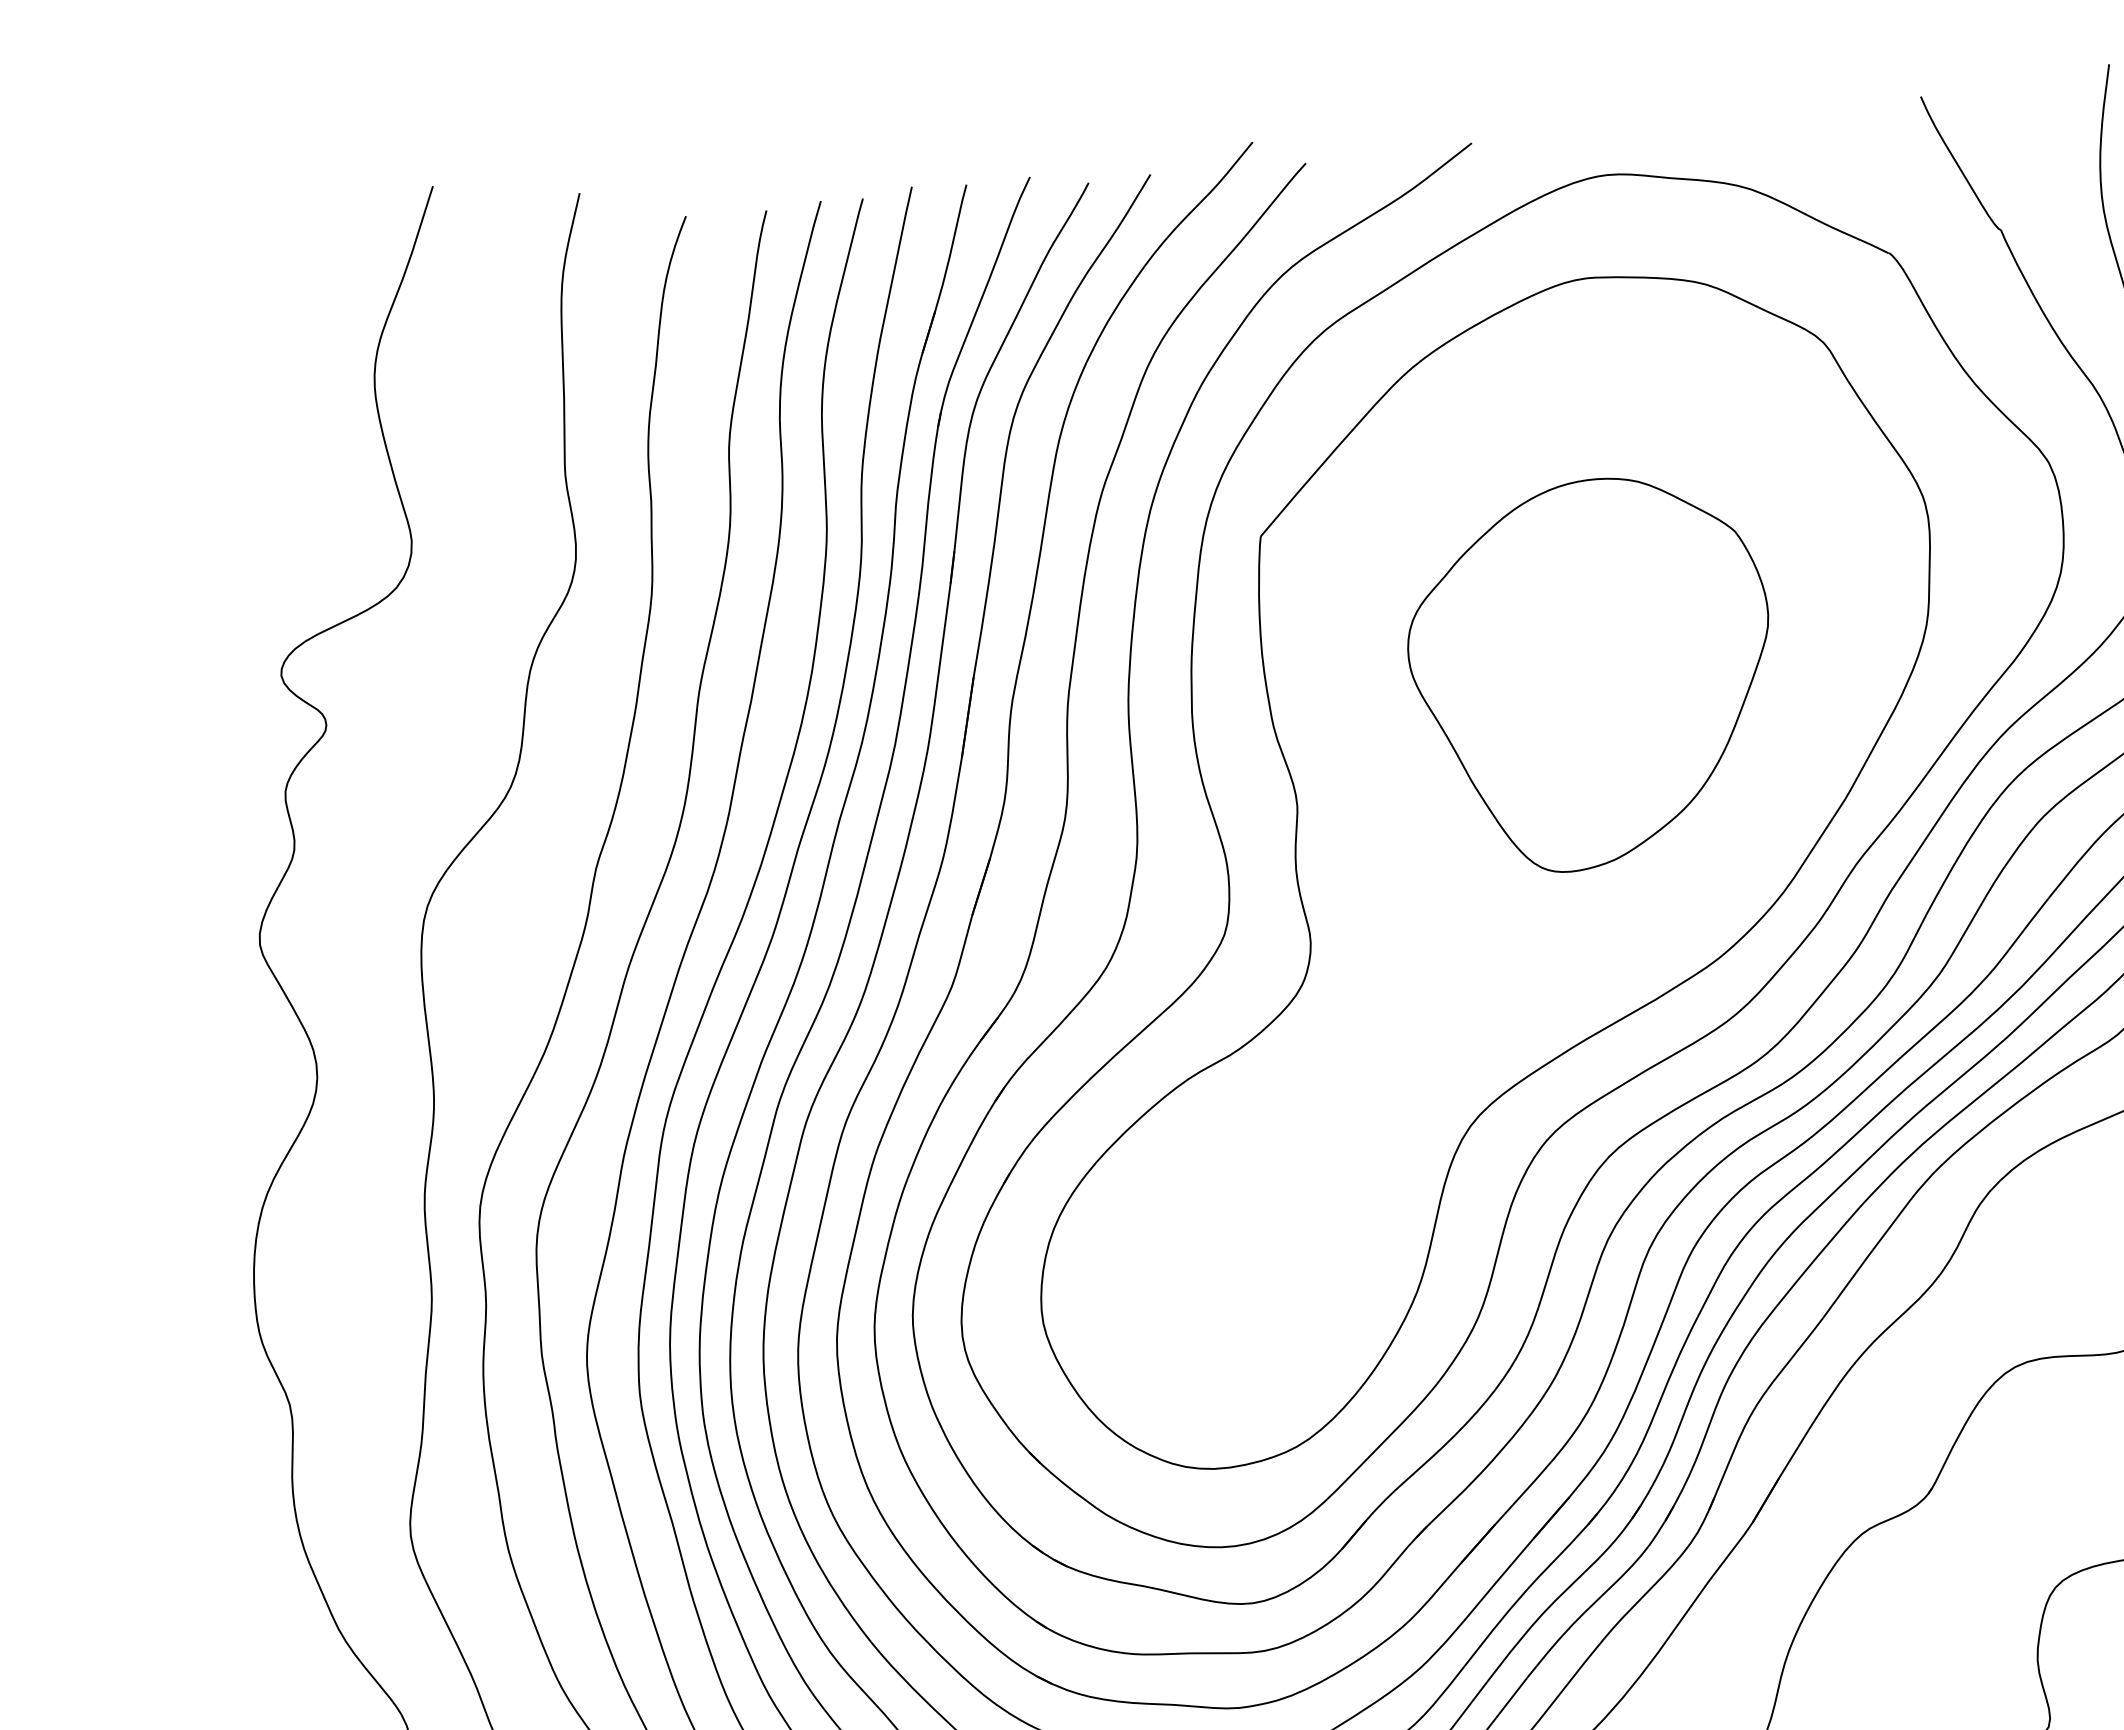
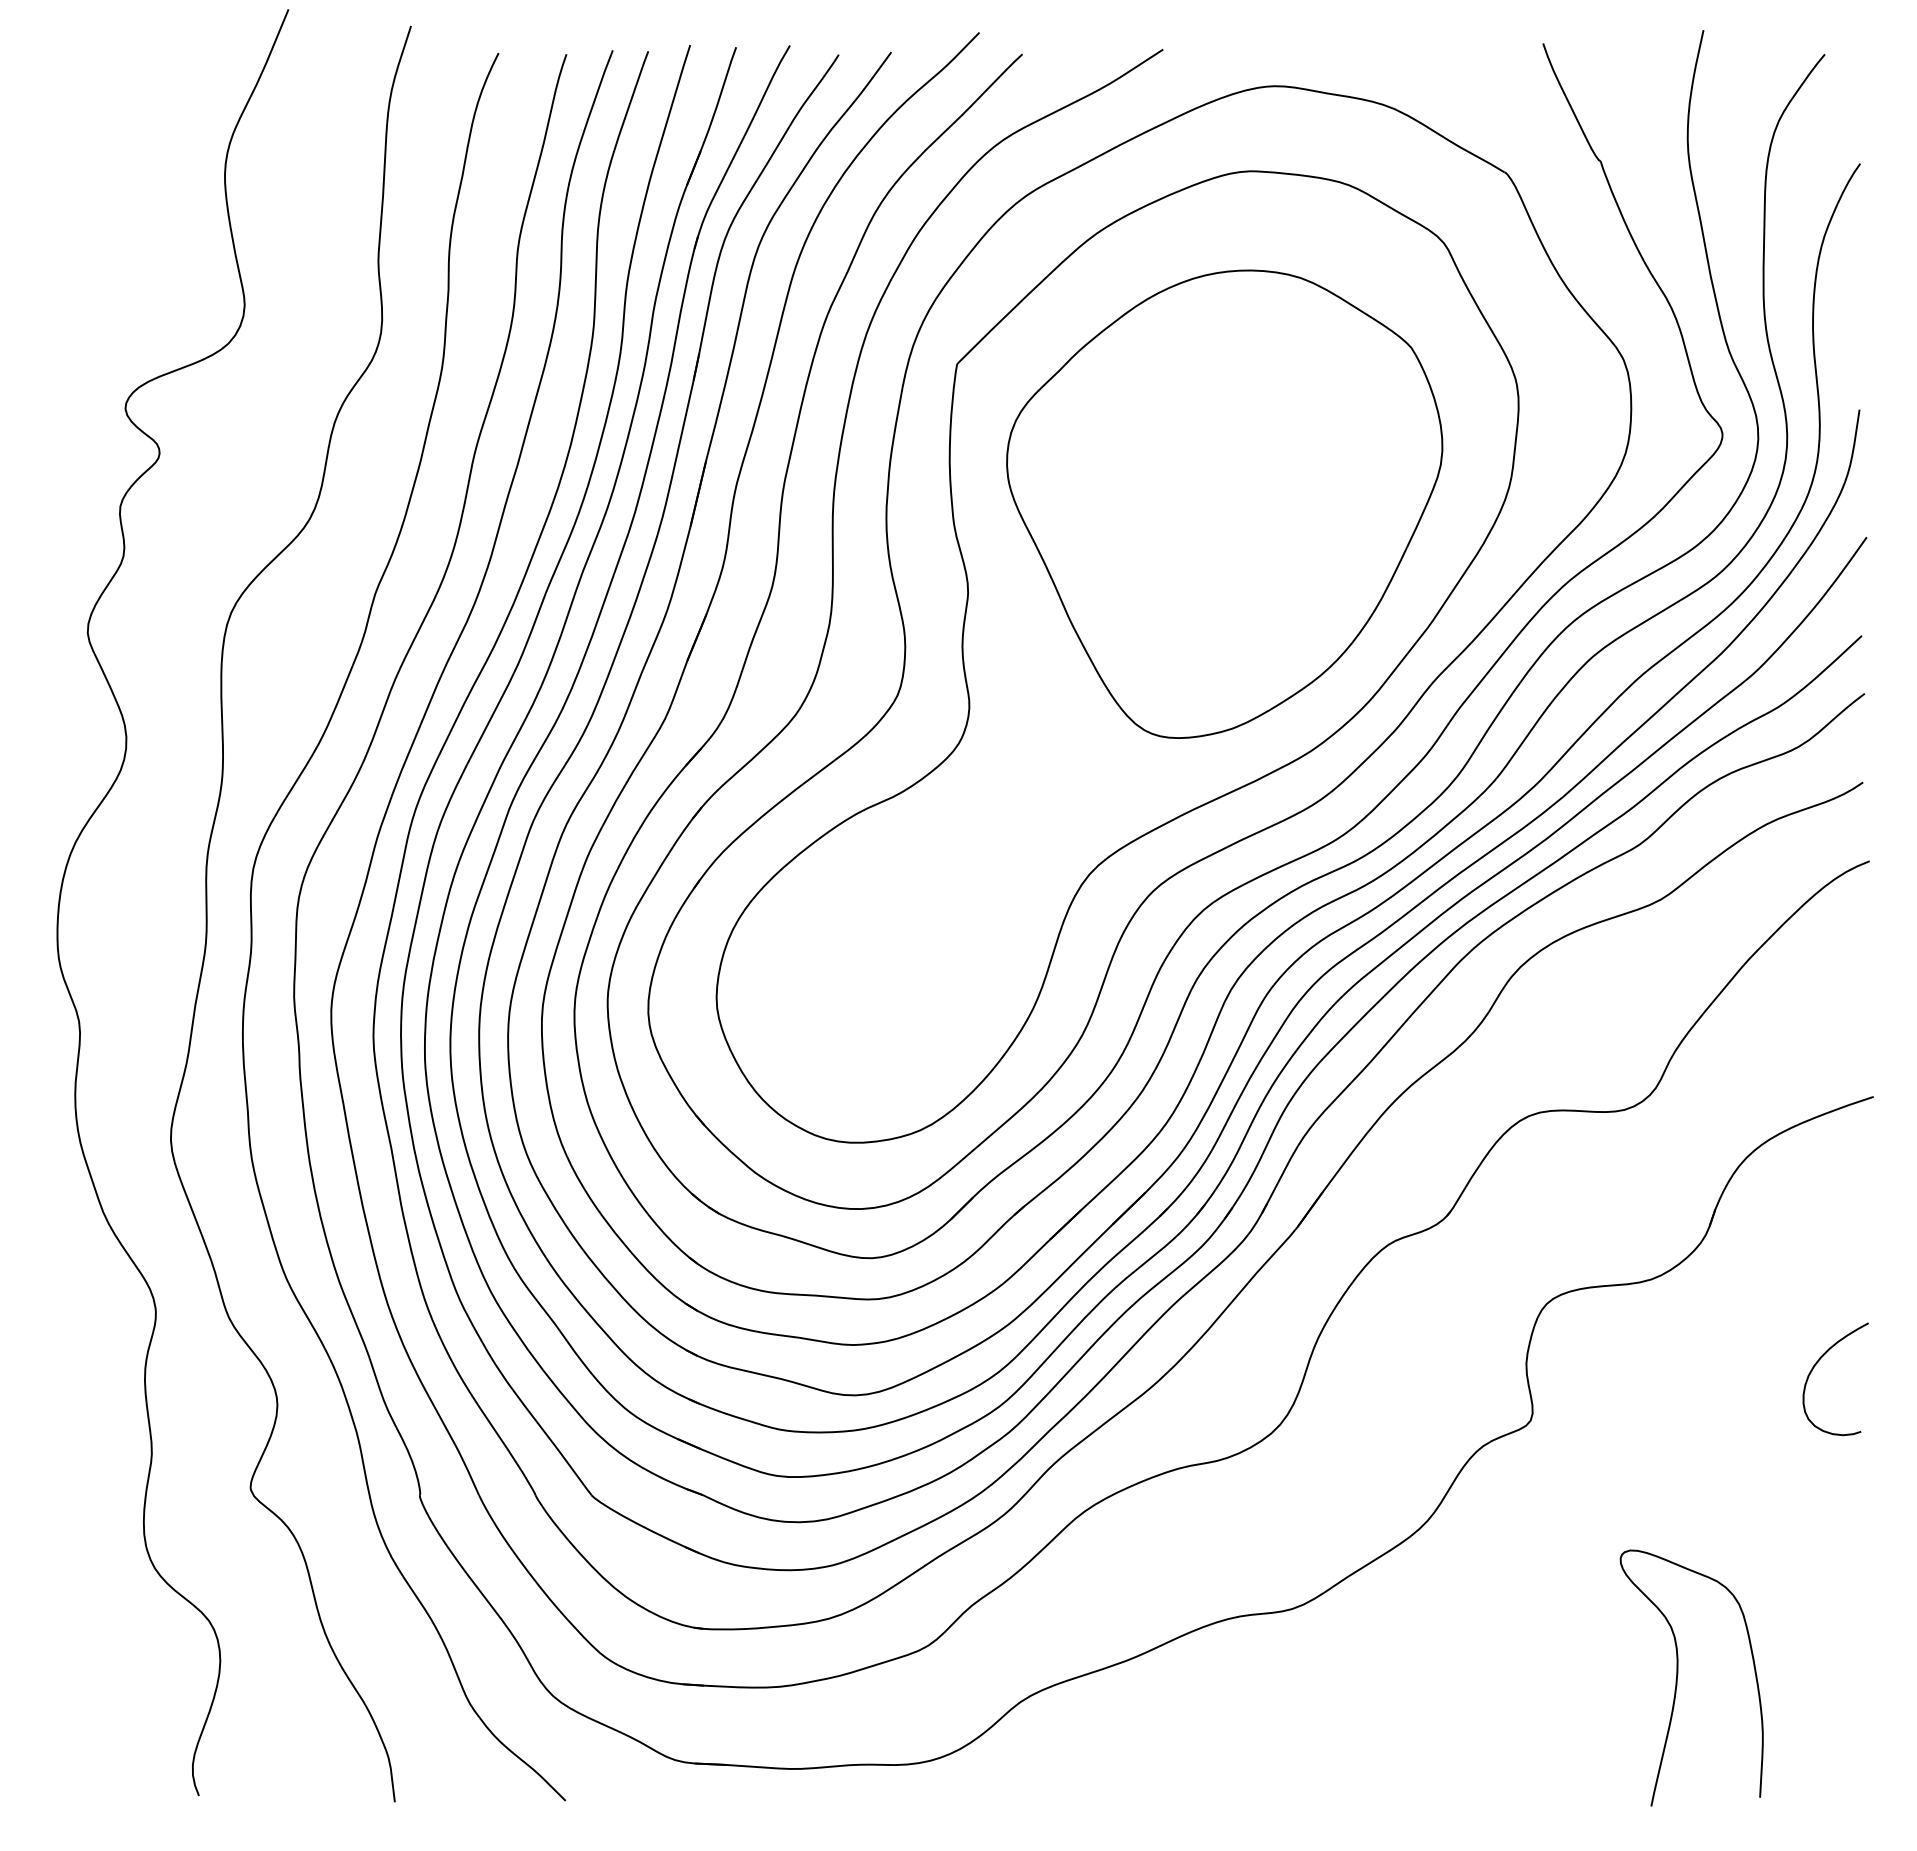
part: (1591, 673) -> (1224, 503), size x1.43

